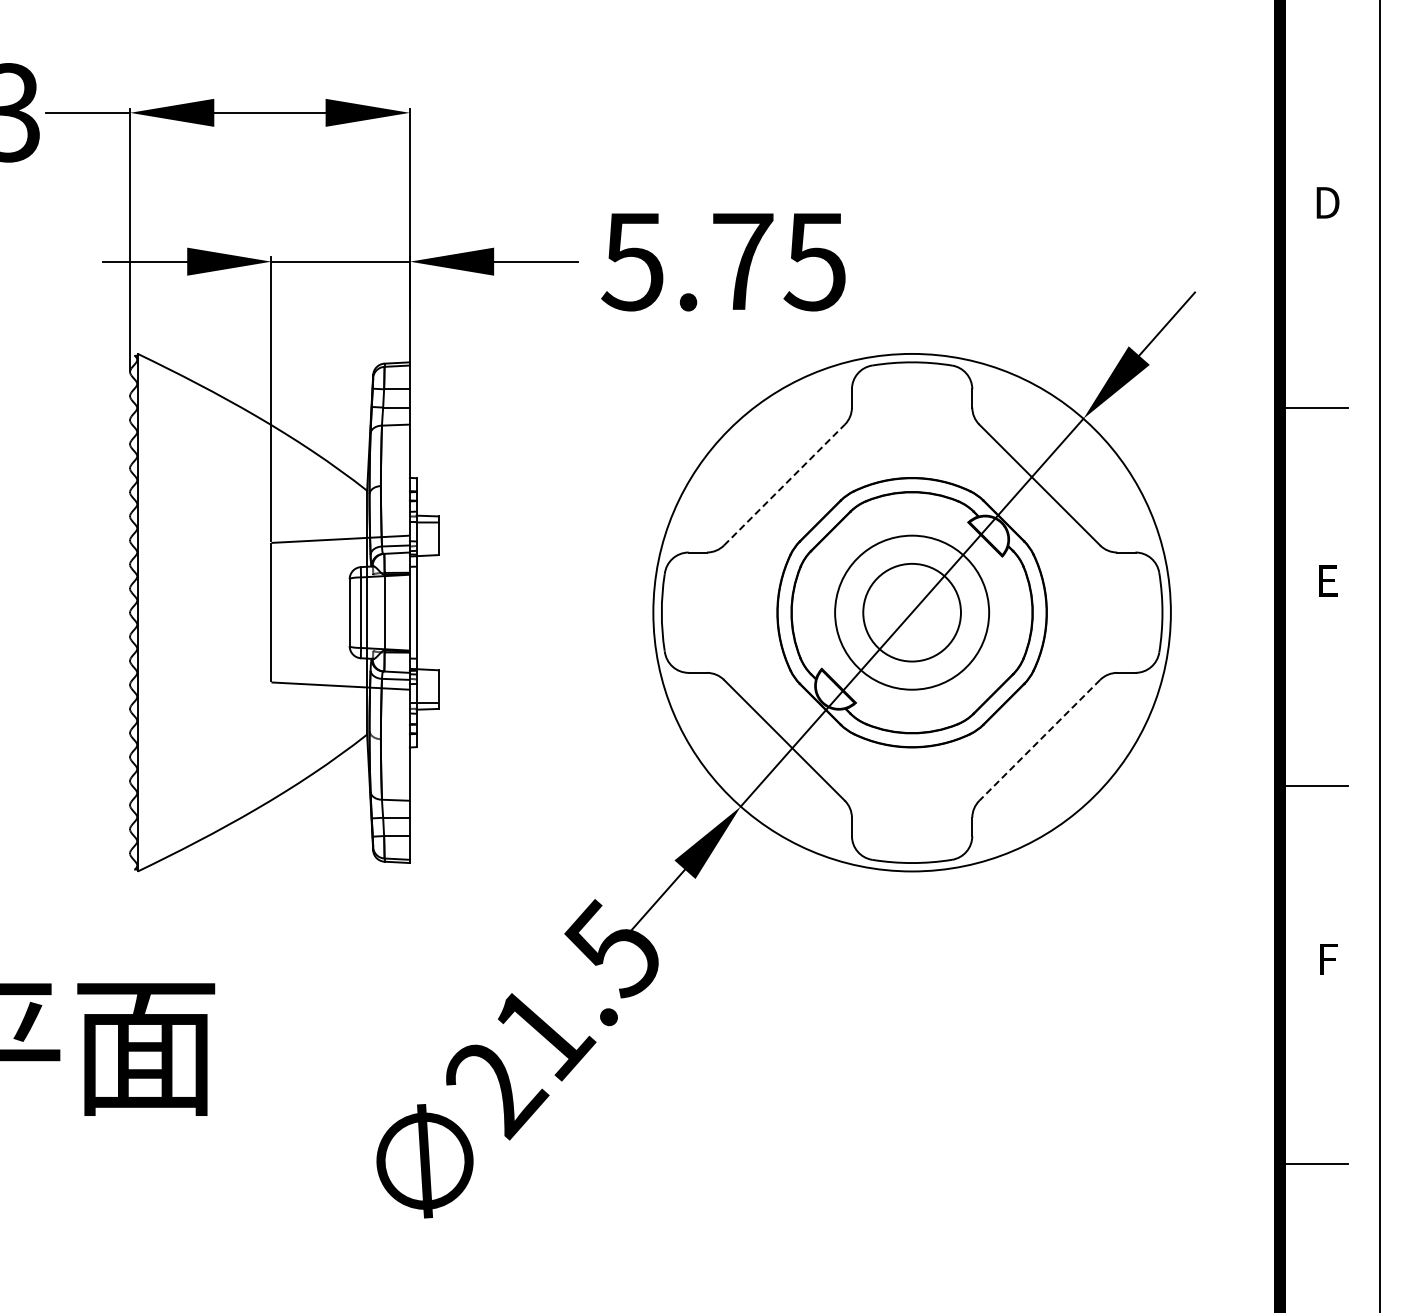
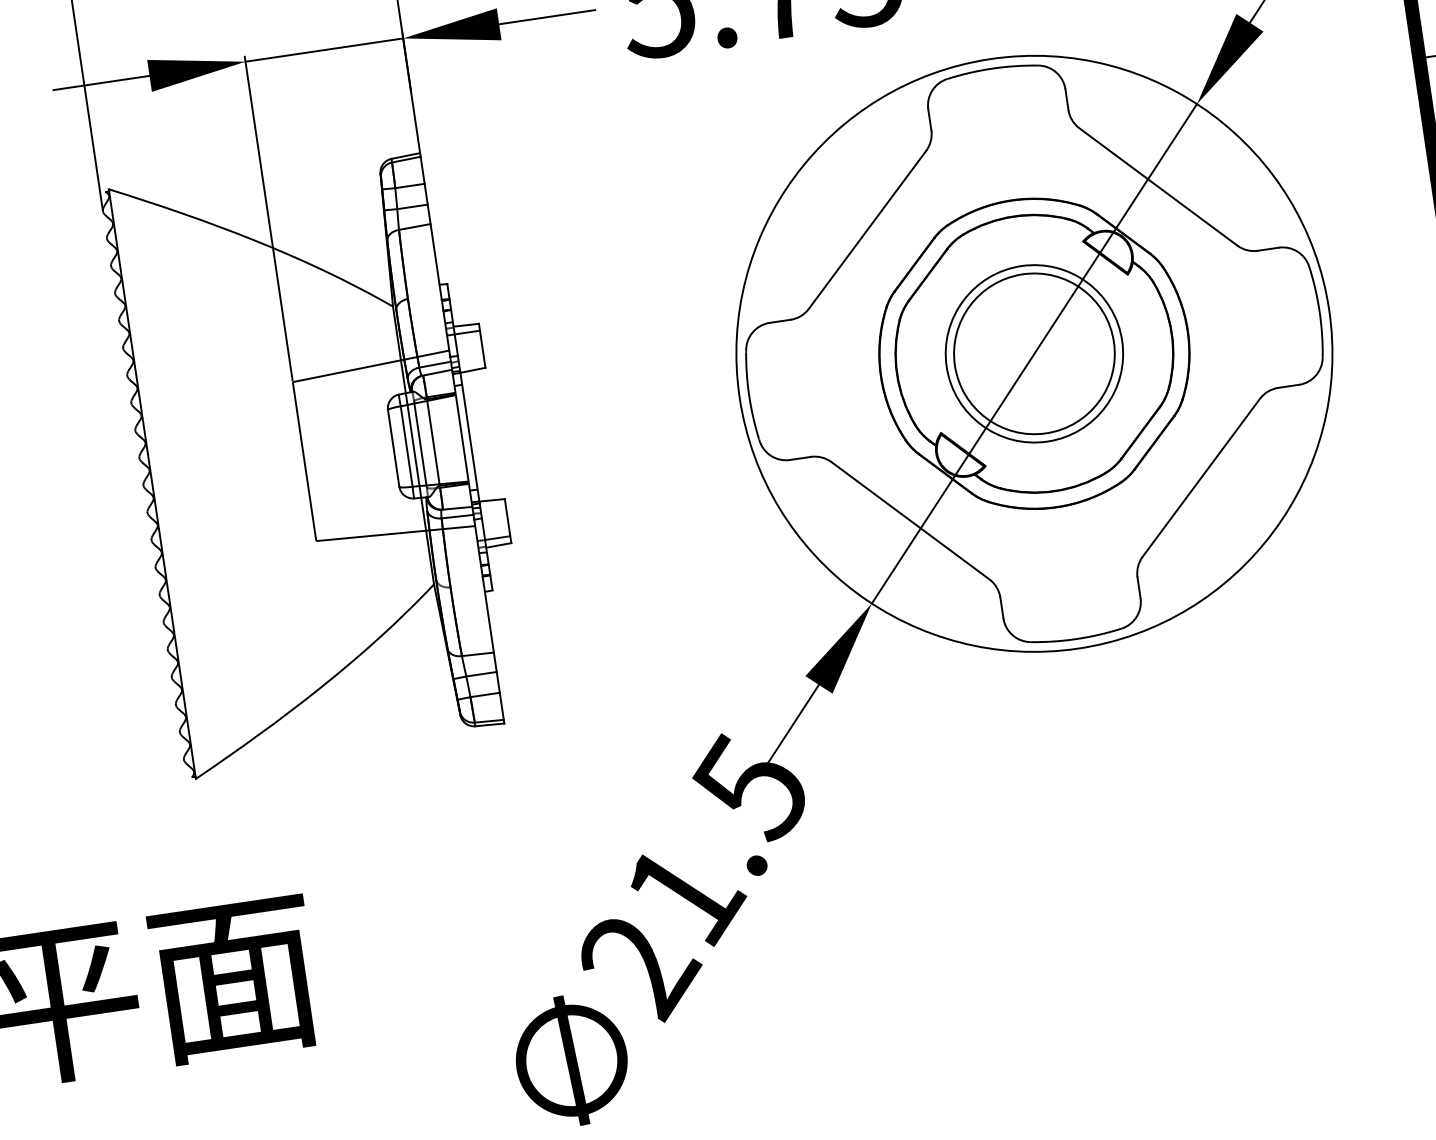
line: (784, 484) -> (867, 229), dashed -> solid
line: (373, 612) -> (420, 444), added
circle: (911, 612) -> (1033, 353), size x1.43
line: (1039, 740) -> (1201, 478), dashed -> solid

